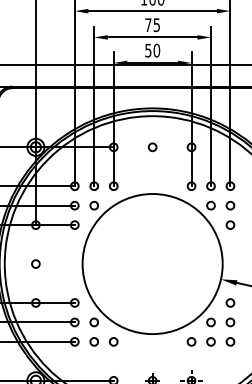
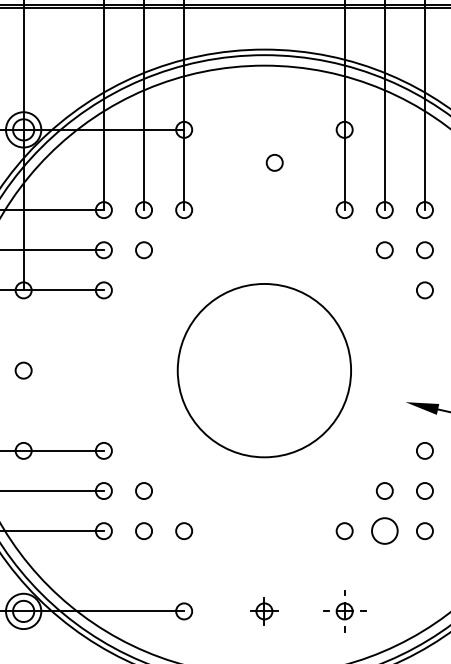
circle: (152, 147) -> (274, 163), moved
circle: (152, 264) -> (264, 371), size x0.6
circle: (210, 341) -> (383, 530), size x1.6

